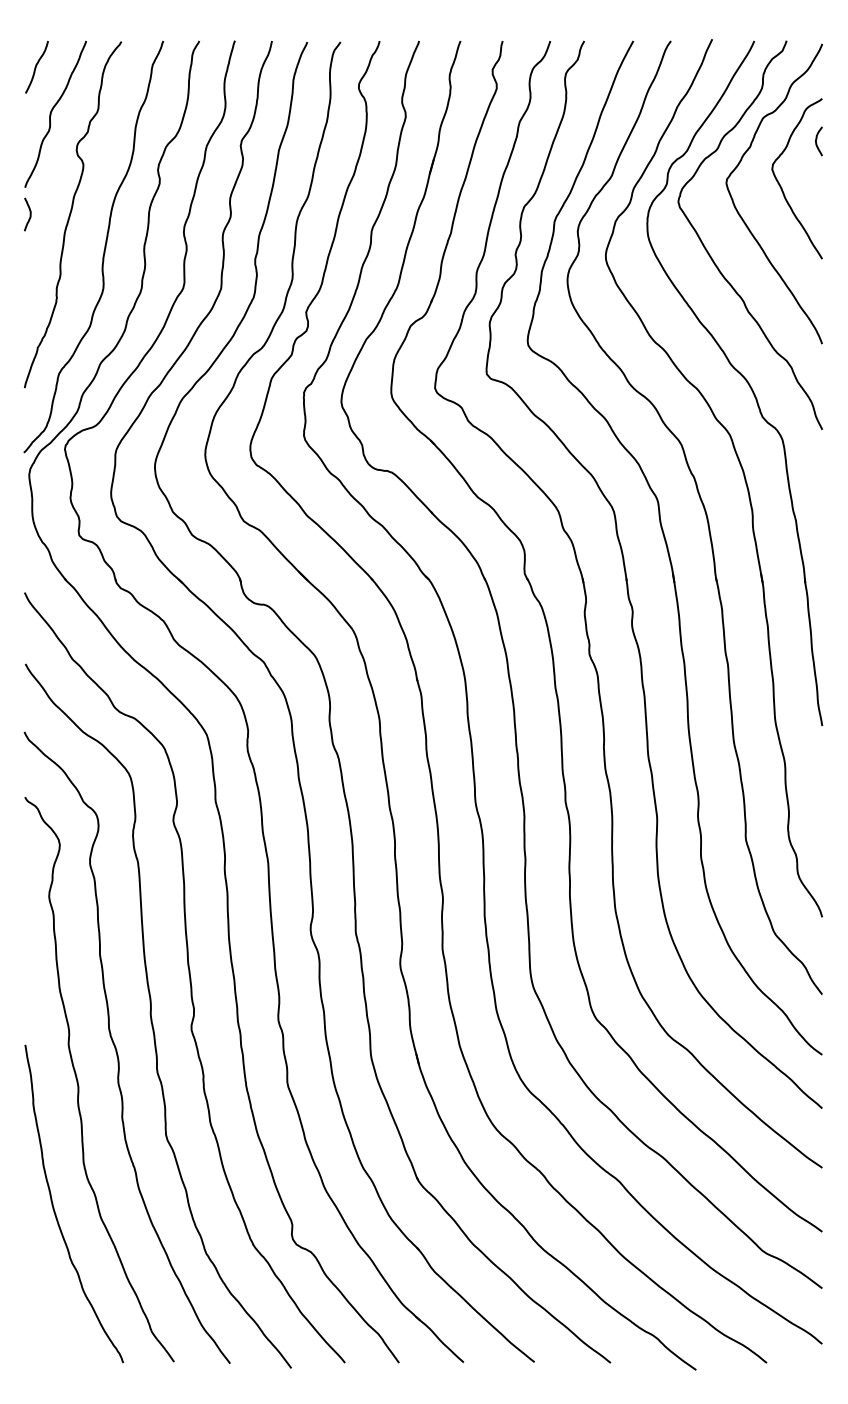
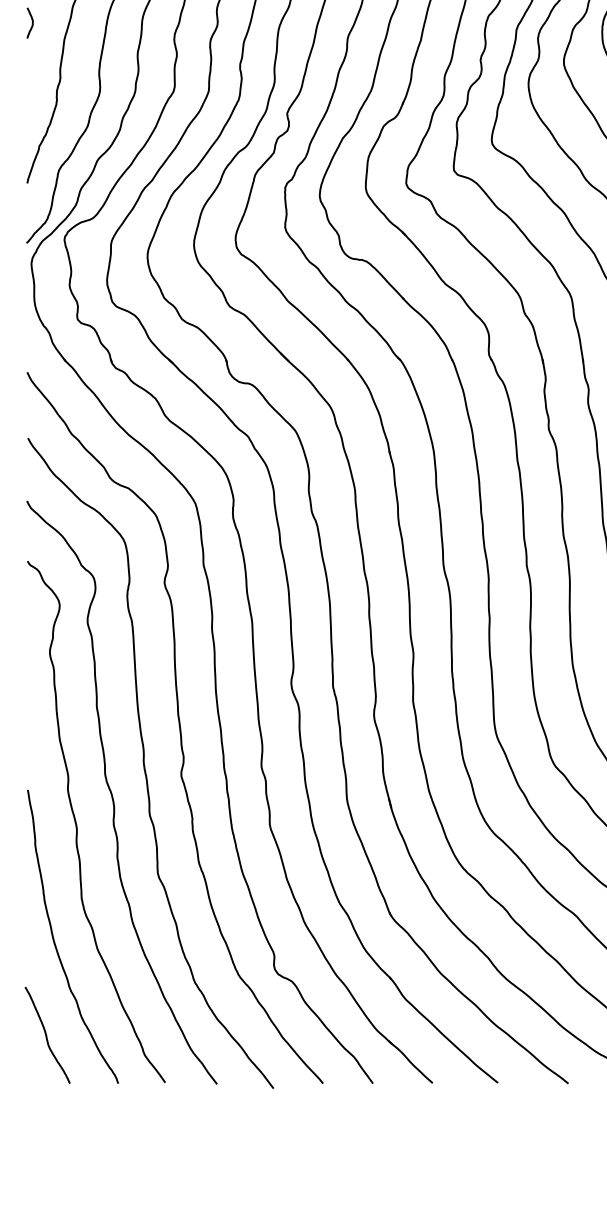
curve: (45, 1310) -> (46, 1035), added

